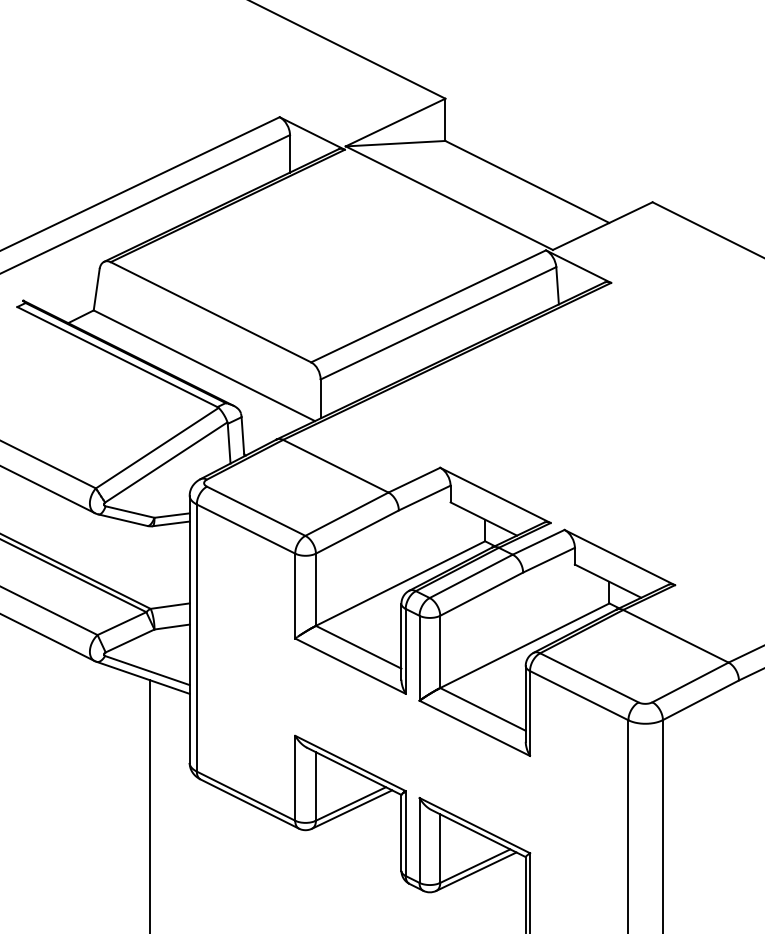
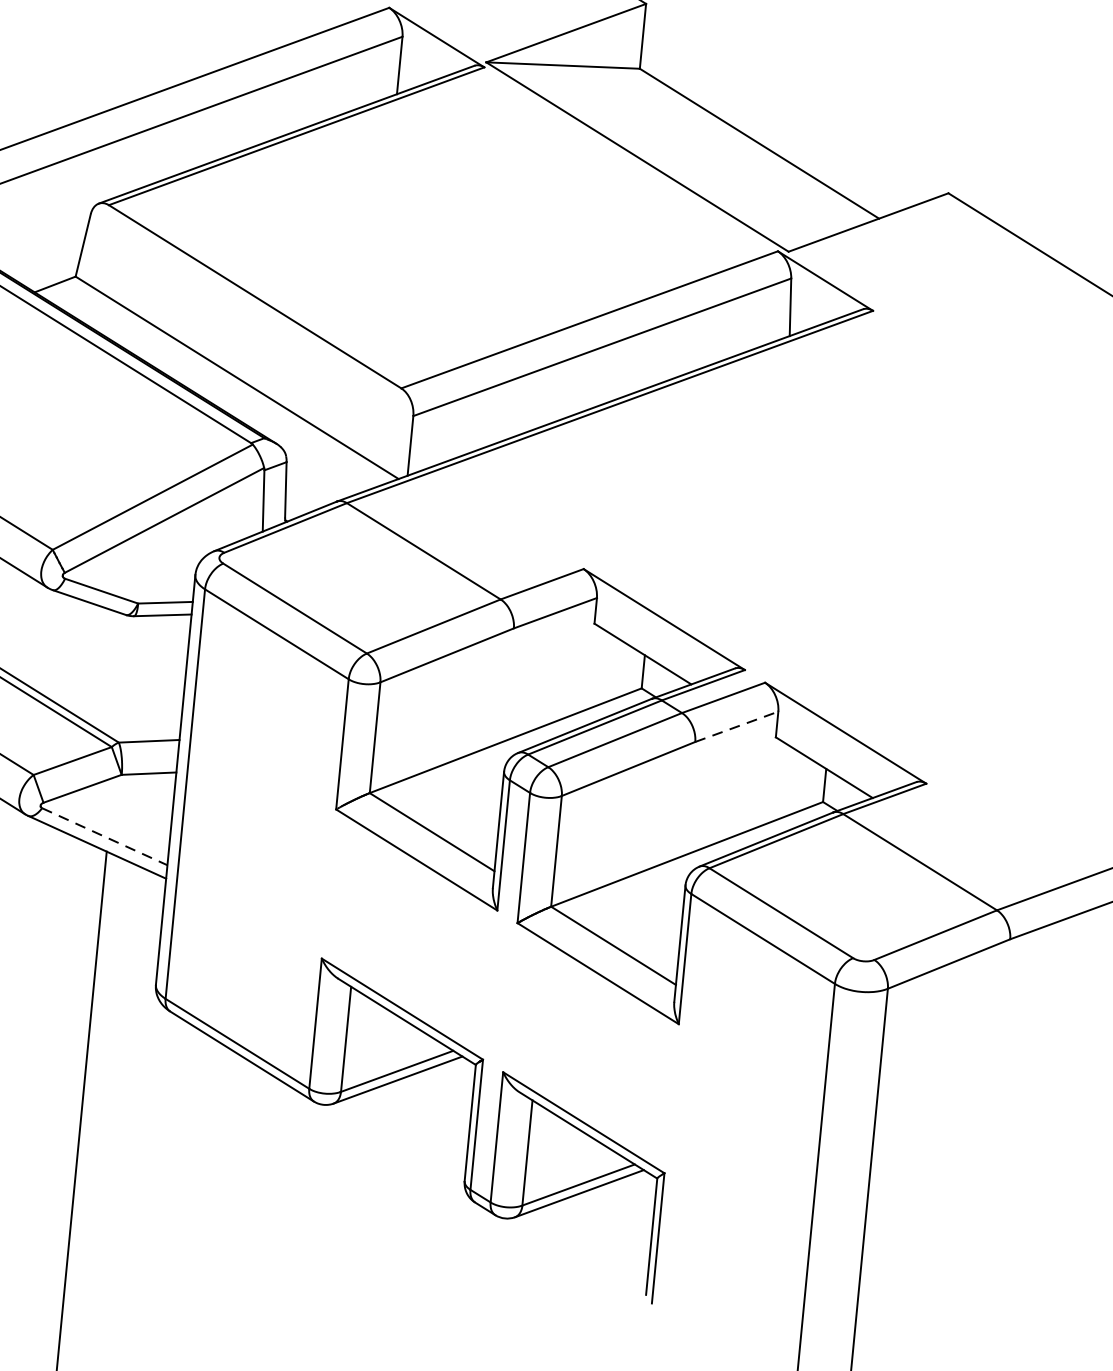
line: (549, 560) -> (737, 727), solid -> dashed
line: (147, 670) -> (104, 836), solid -> dashed

